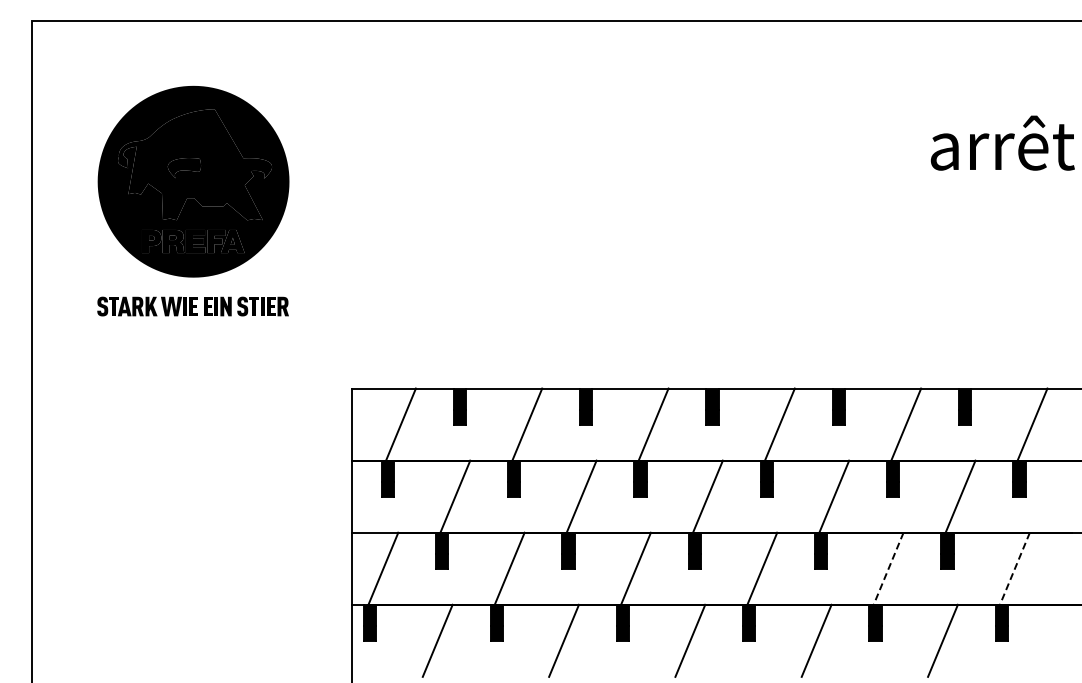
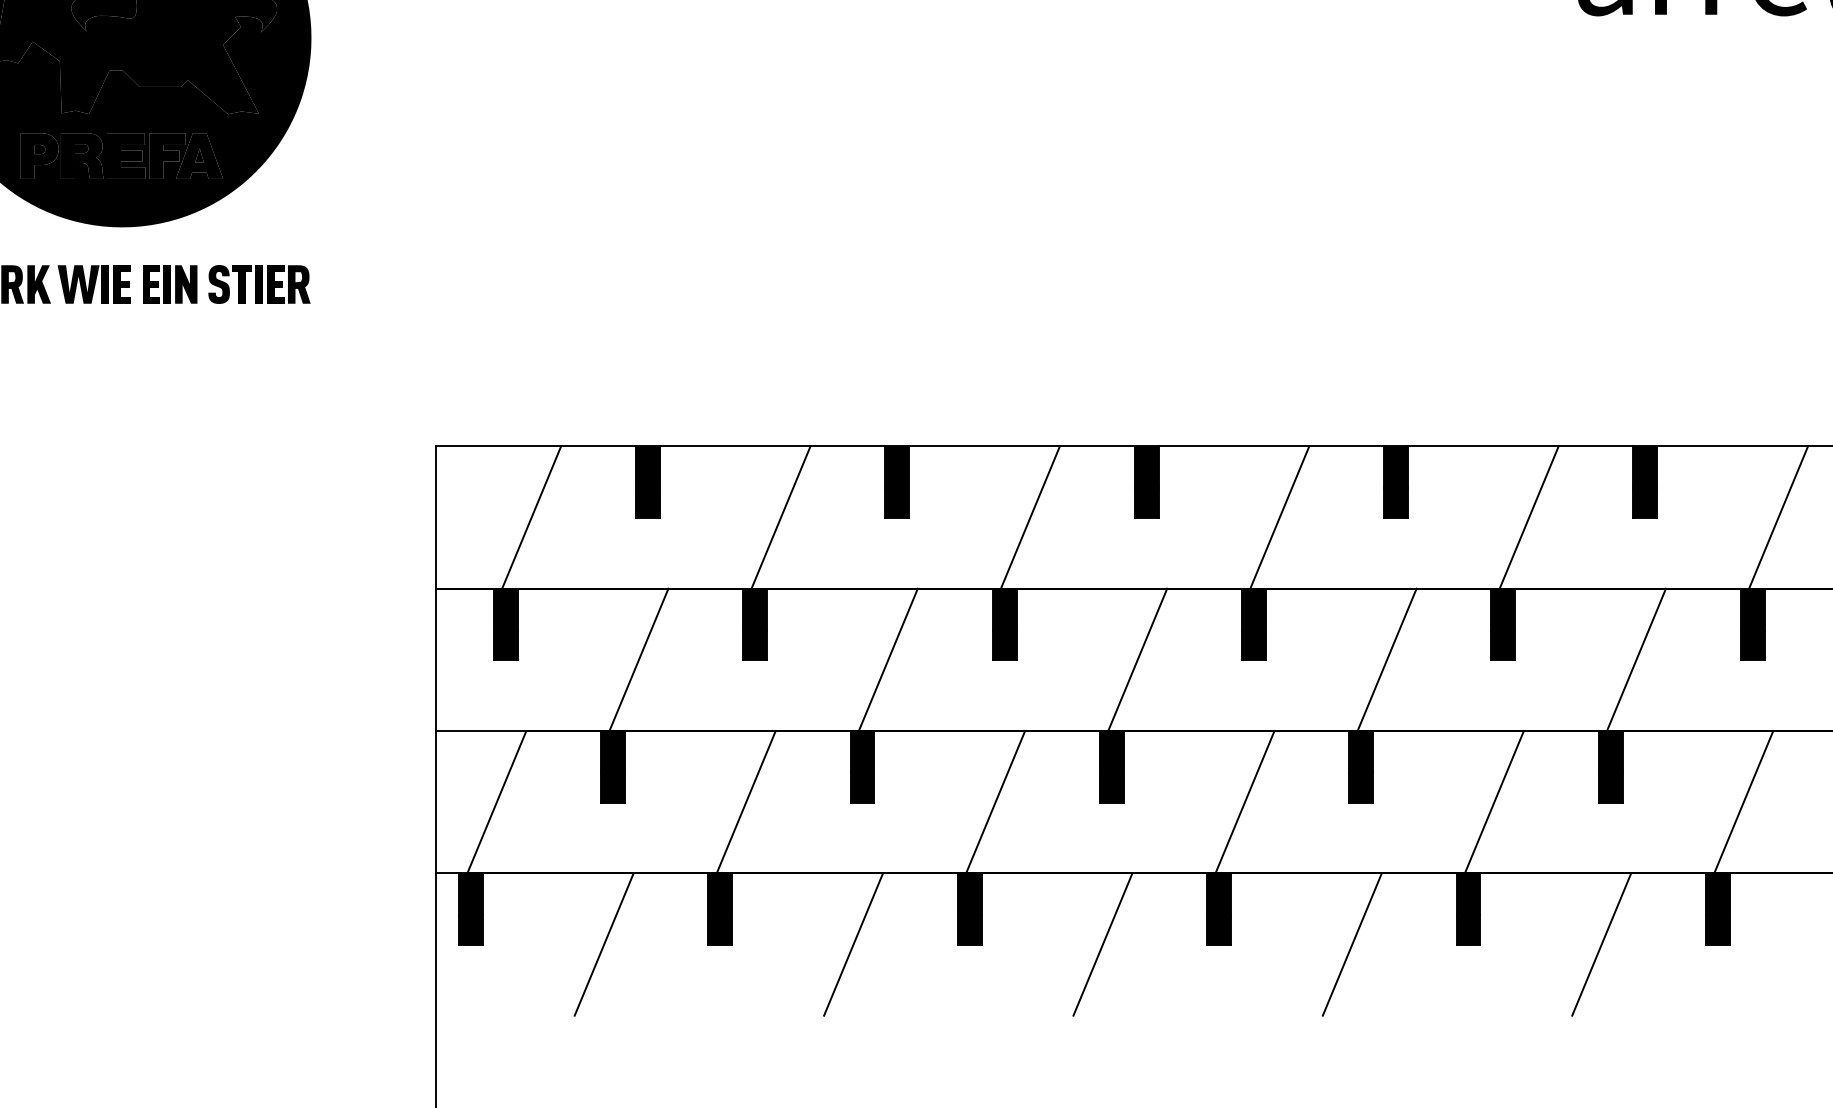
line: (888, 569) -> (1494, 803), dashed -> solid
line: (1014, 569) -> (1742, 803), dashed -> solid

